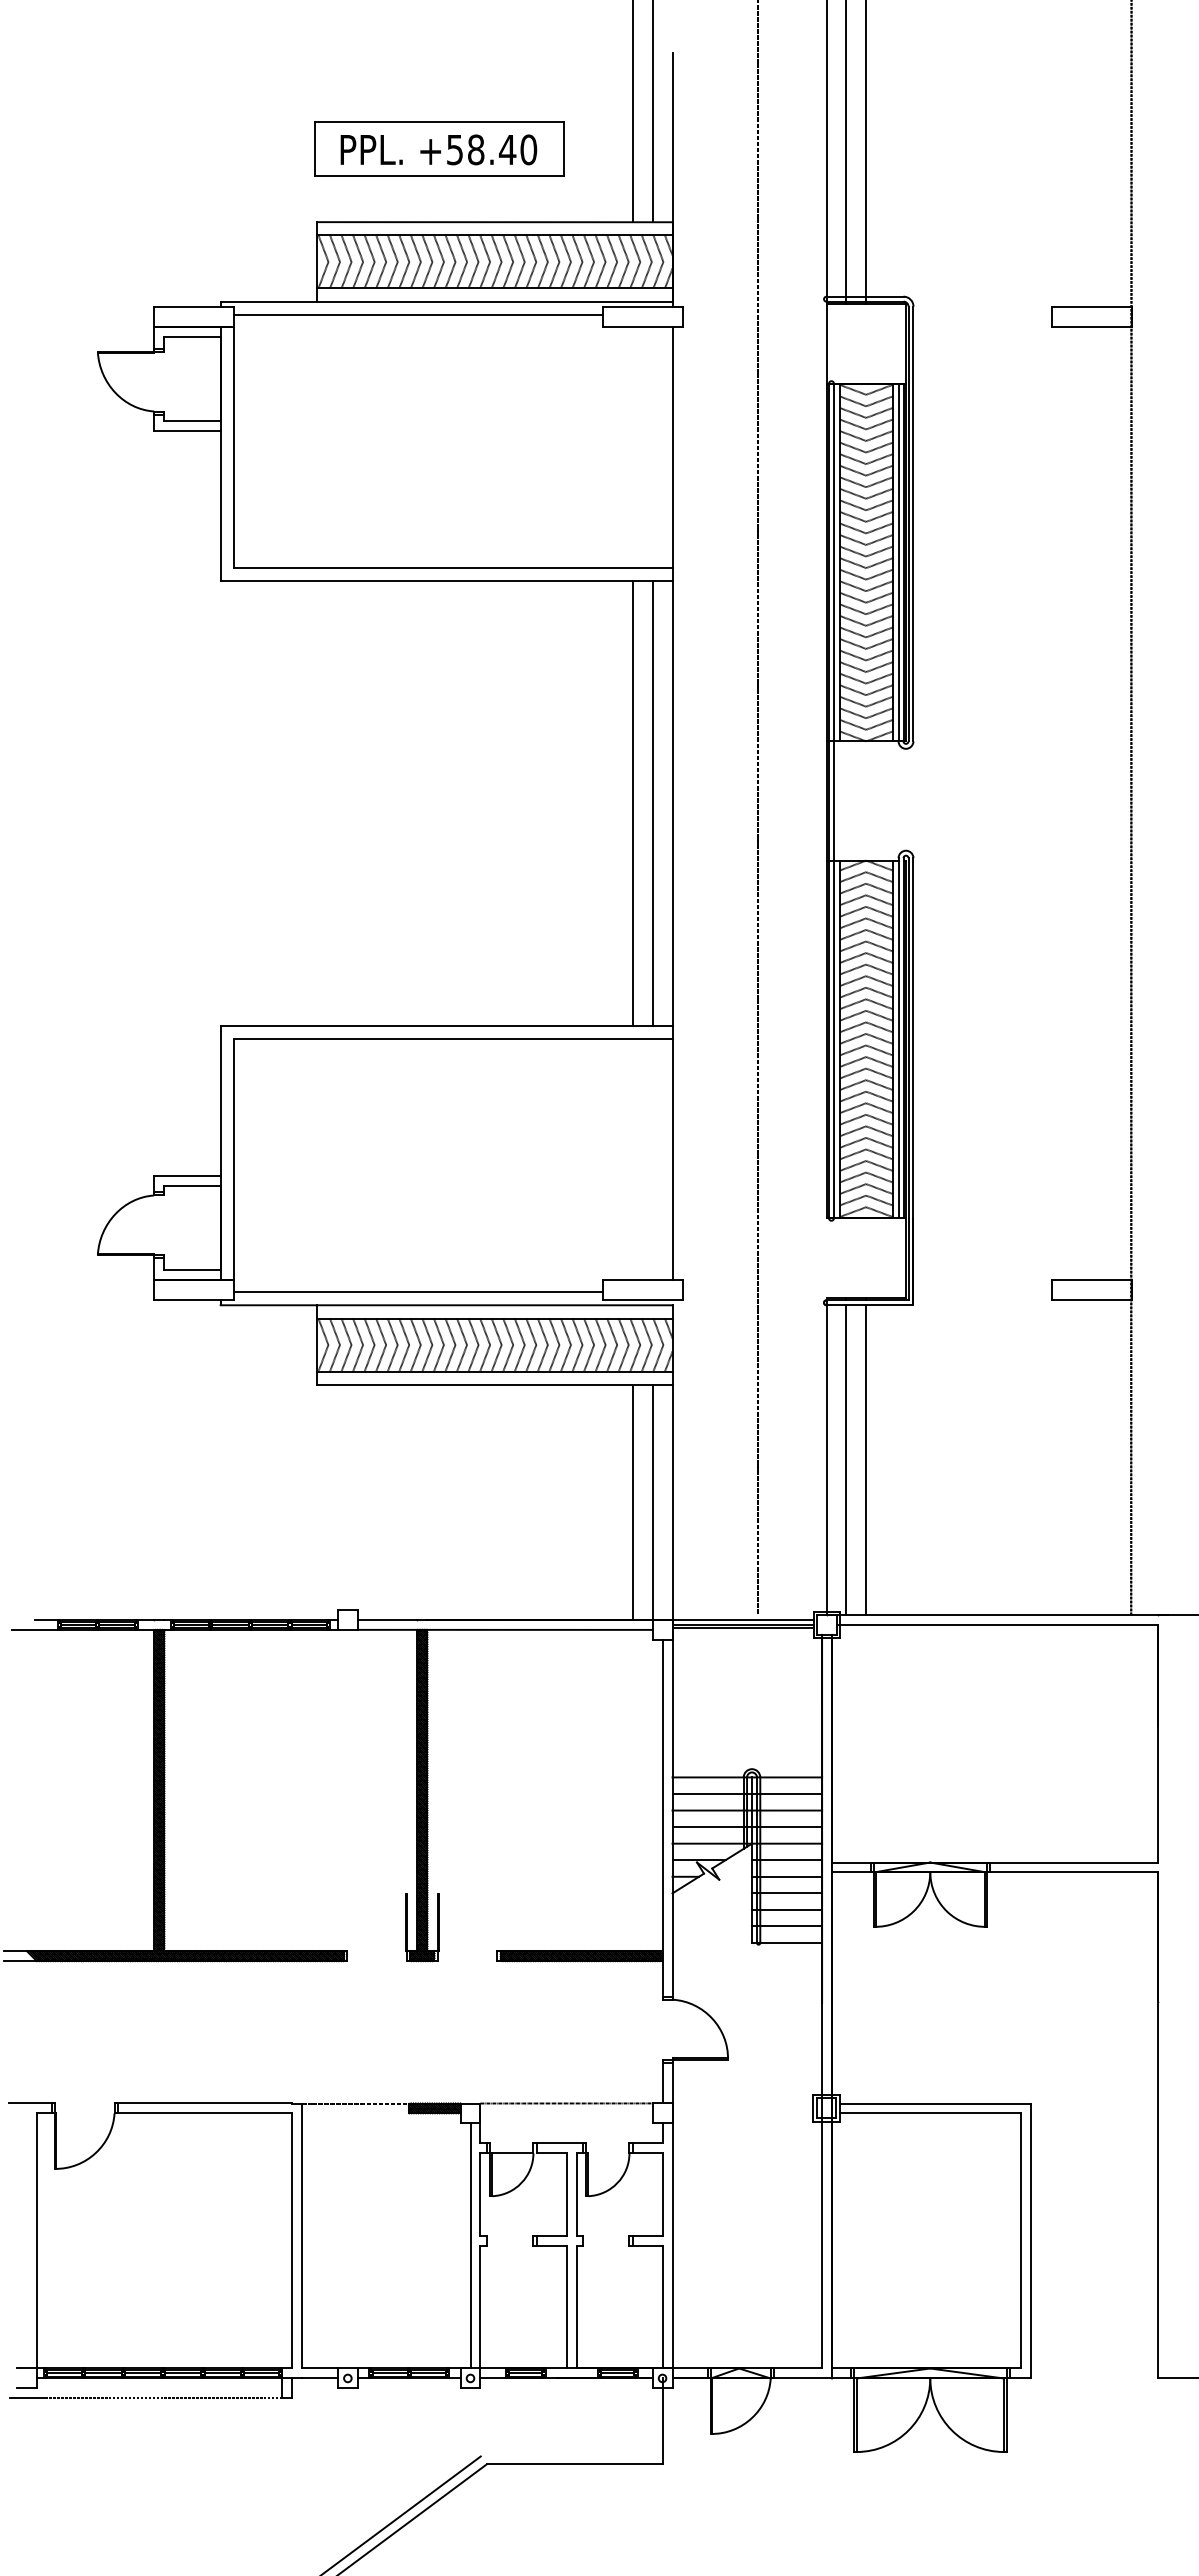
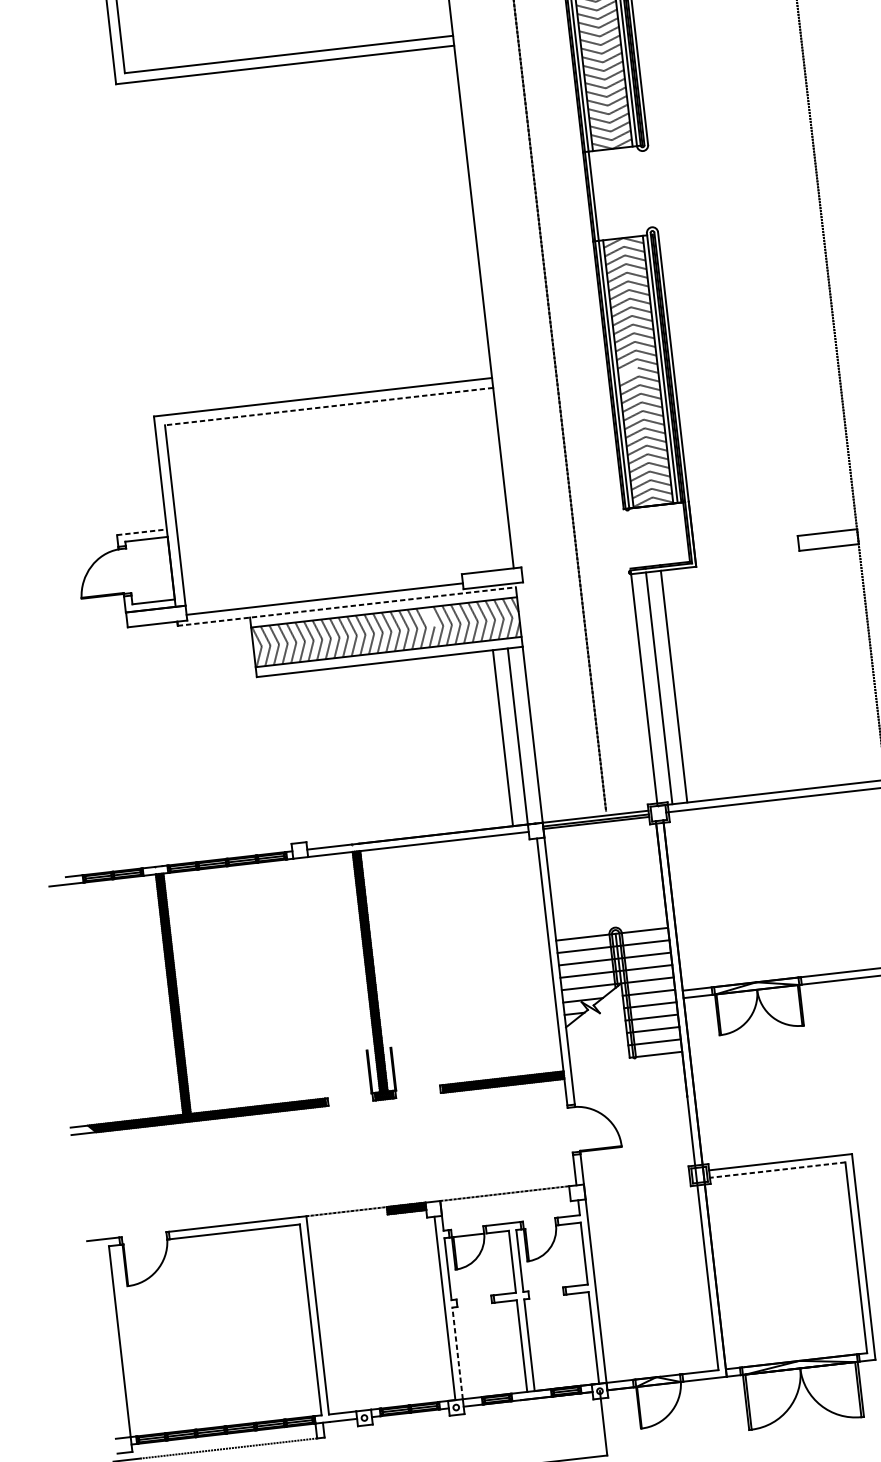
line: (632, 803) -> (443, 215), removed
line: (652, 803) -> (458, 213), removed
line: (452, 1038) -> (328, 406), solid -> dashed
line: (852, 1038) -> (627, 372), removed
line: (187, 1176) -> (142, 532), solid -> dashed
line: (446, 1305) -> (346, 606), solid -> dashed
line: (554, 1331) -> (429, 617), removed
line: (930, 2113) -> (777, 1170), solid -> dashed
line: (480, 2306) -> (457, 1352), solid -> dashed

